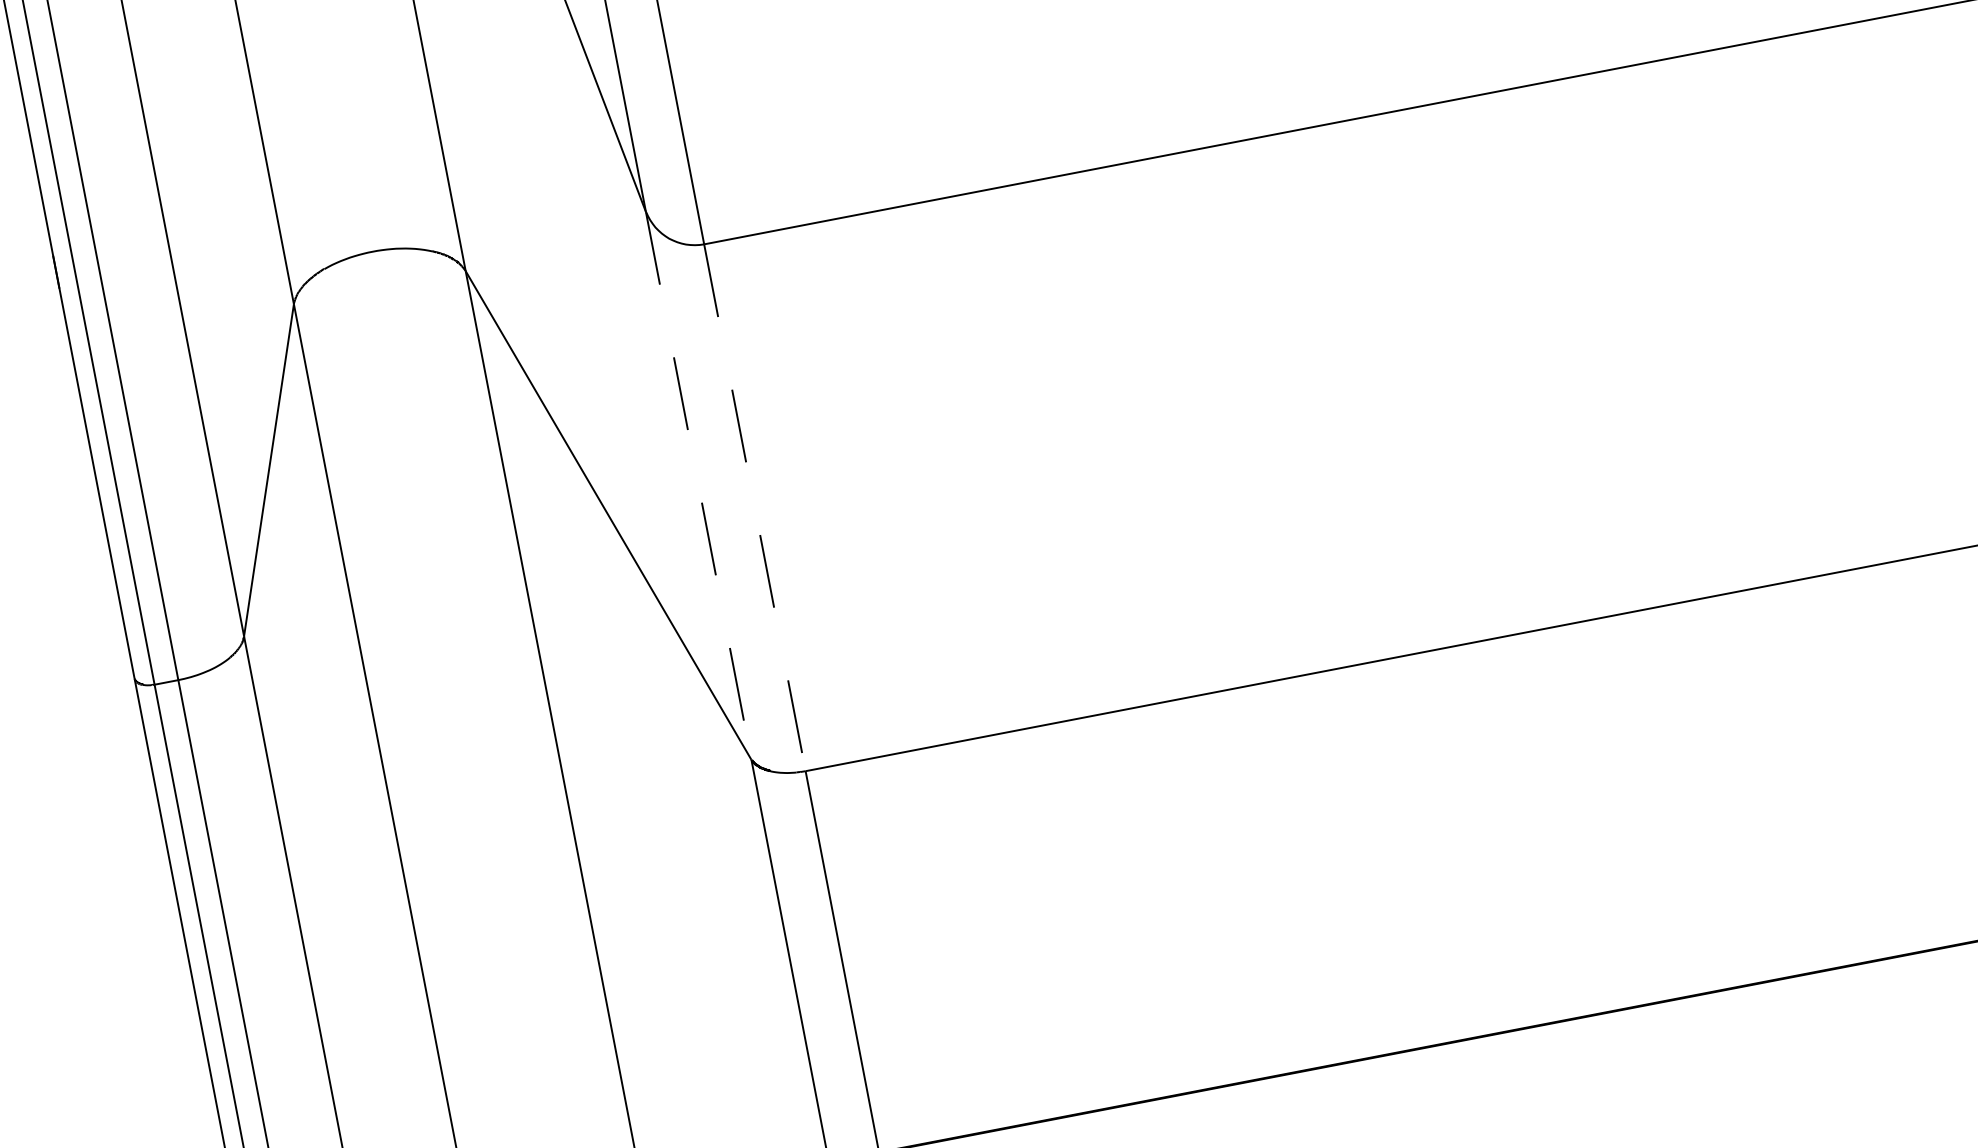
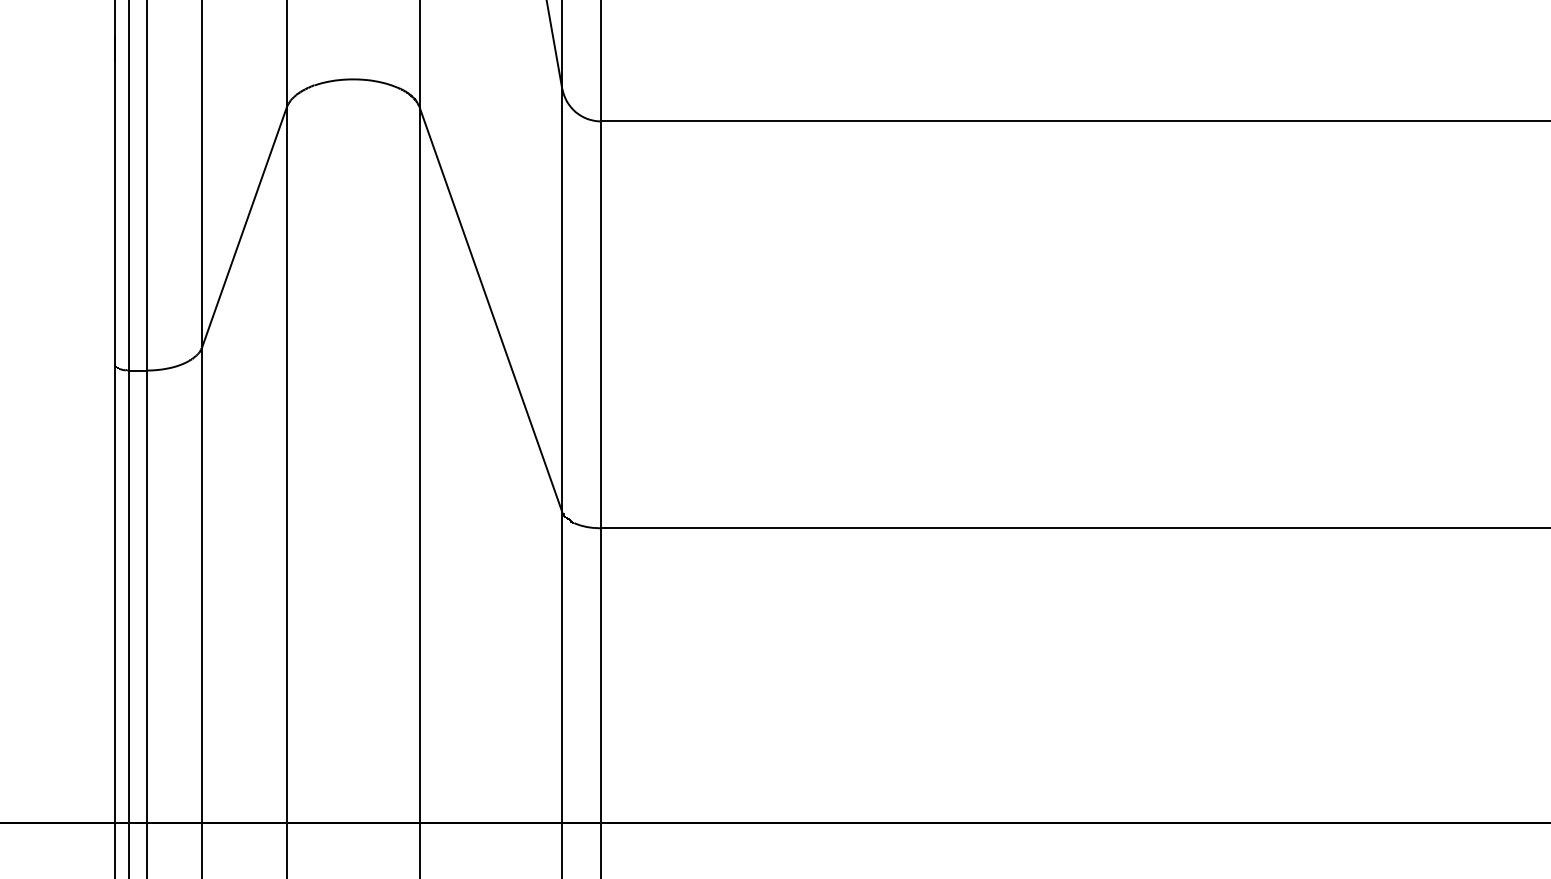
line: (698, 485) -> (562, 300), dashed -> solid
line: (754, 508) -> (600, 325), dashed -> solid

